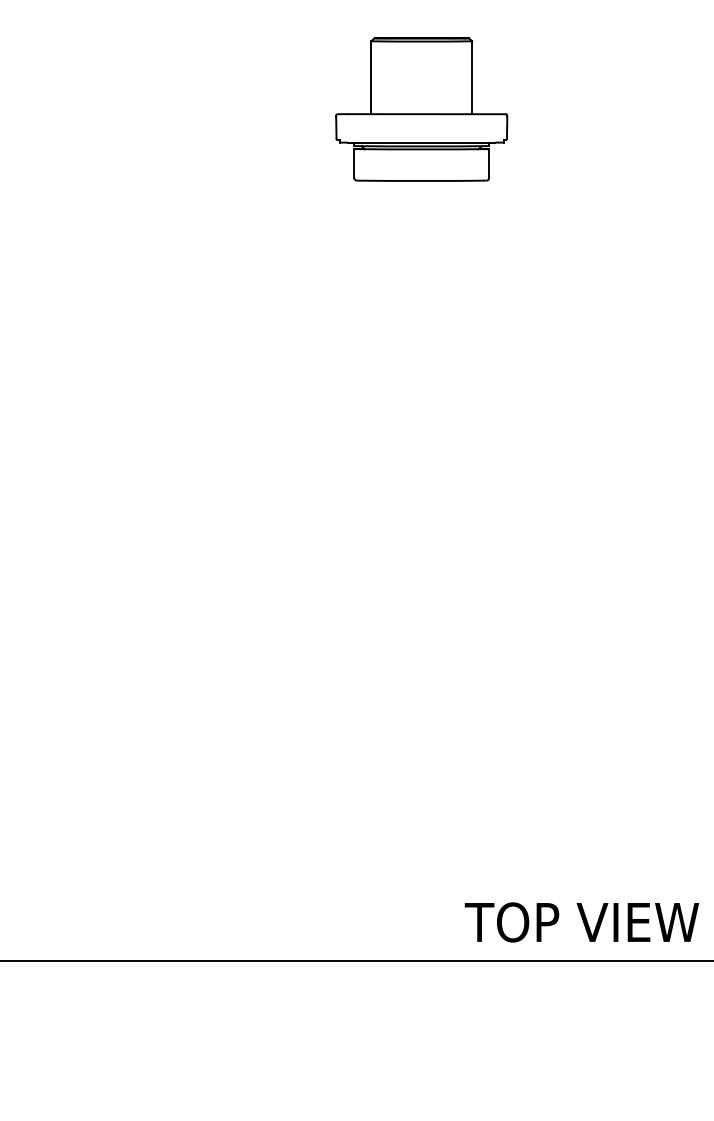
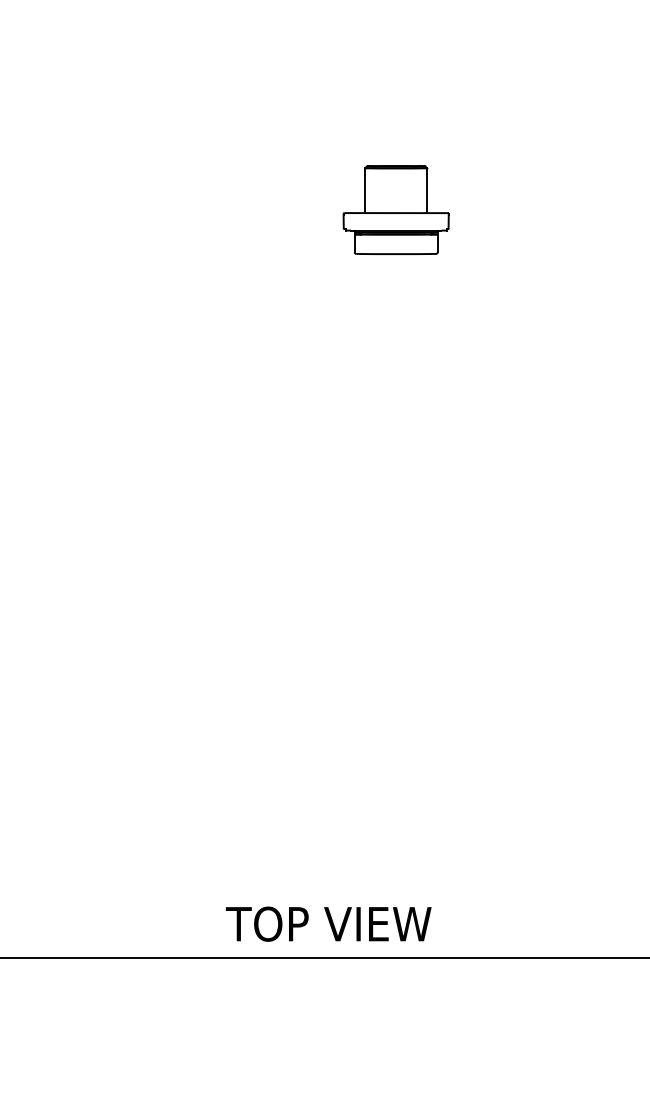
part: (422, 108) -> (396, 209), size x0.7
text: (581, 921) -> (328, 923), moved

